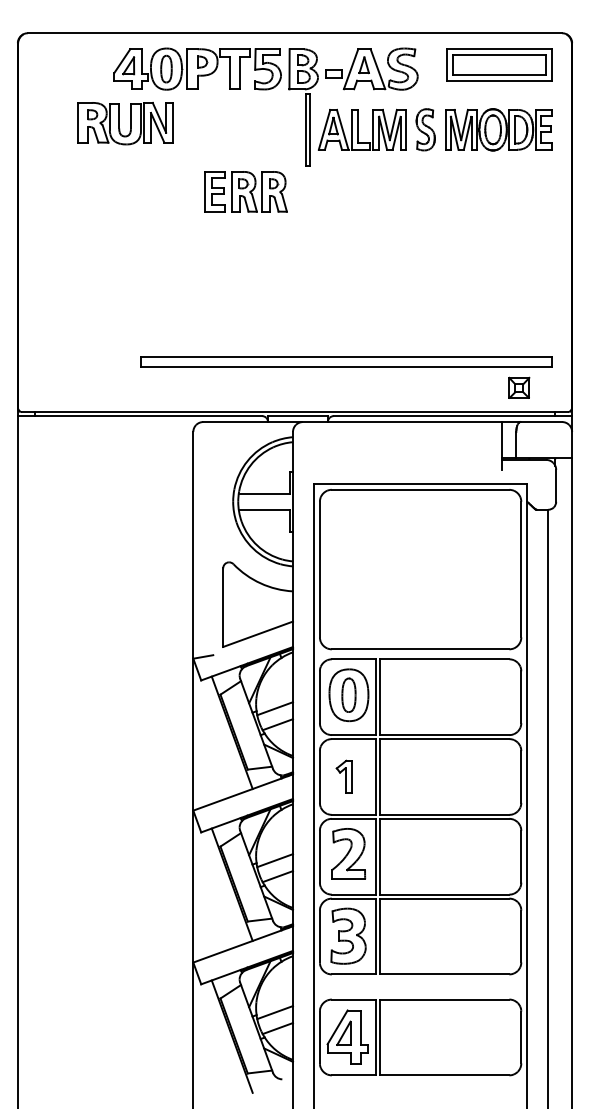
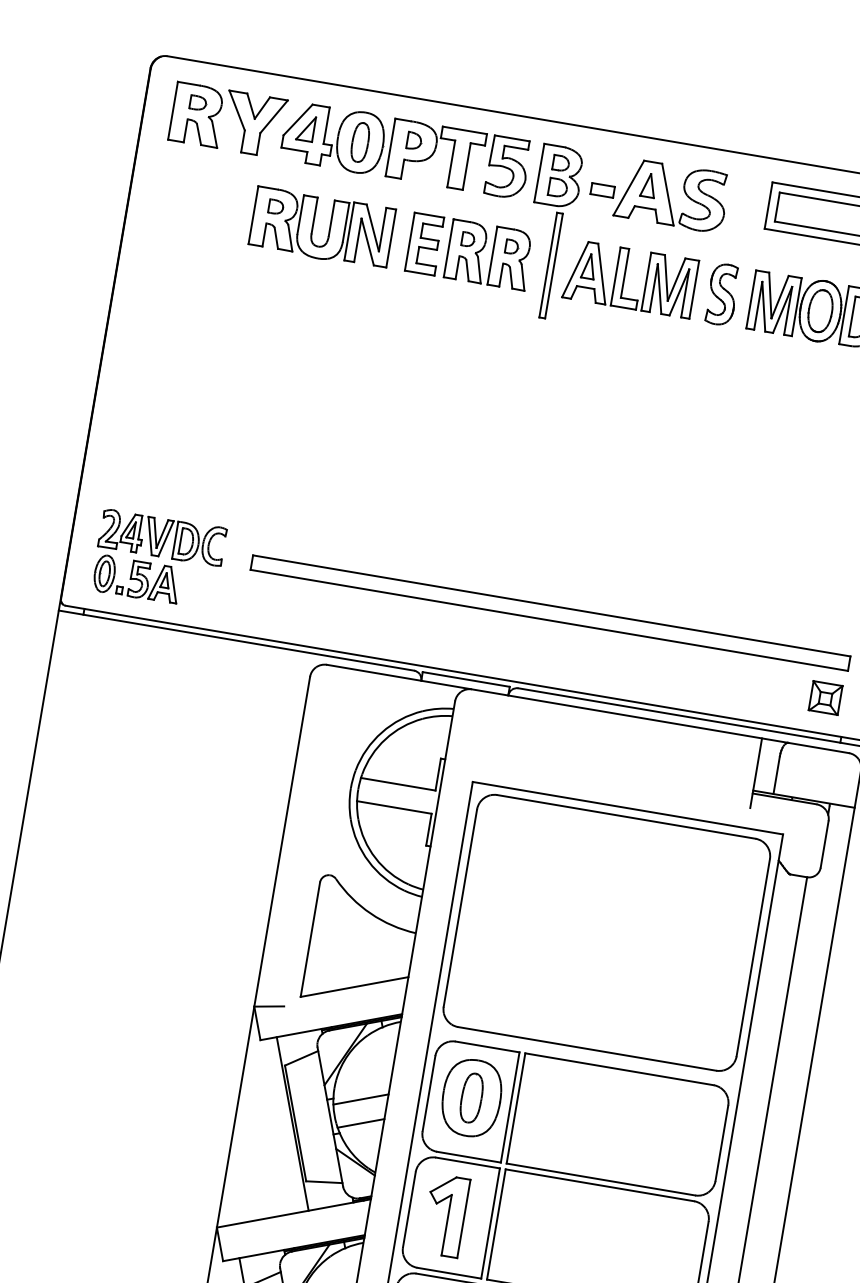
part: (81, 65) -> (237, 116), added
part: (125, 123) -> (321, 227), moved
part: (245, 191) -> (469, 251), moved
part: (78, 370) -> (158, 559), added
part: (519, 387) -> (826, 697), moved
part: (343, 776) -> (443, 1214), size x1.67

